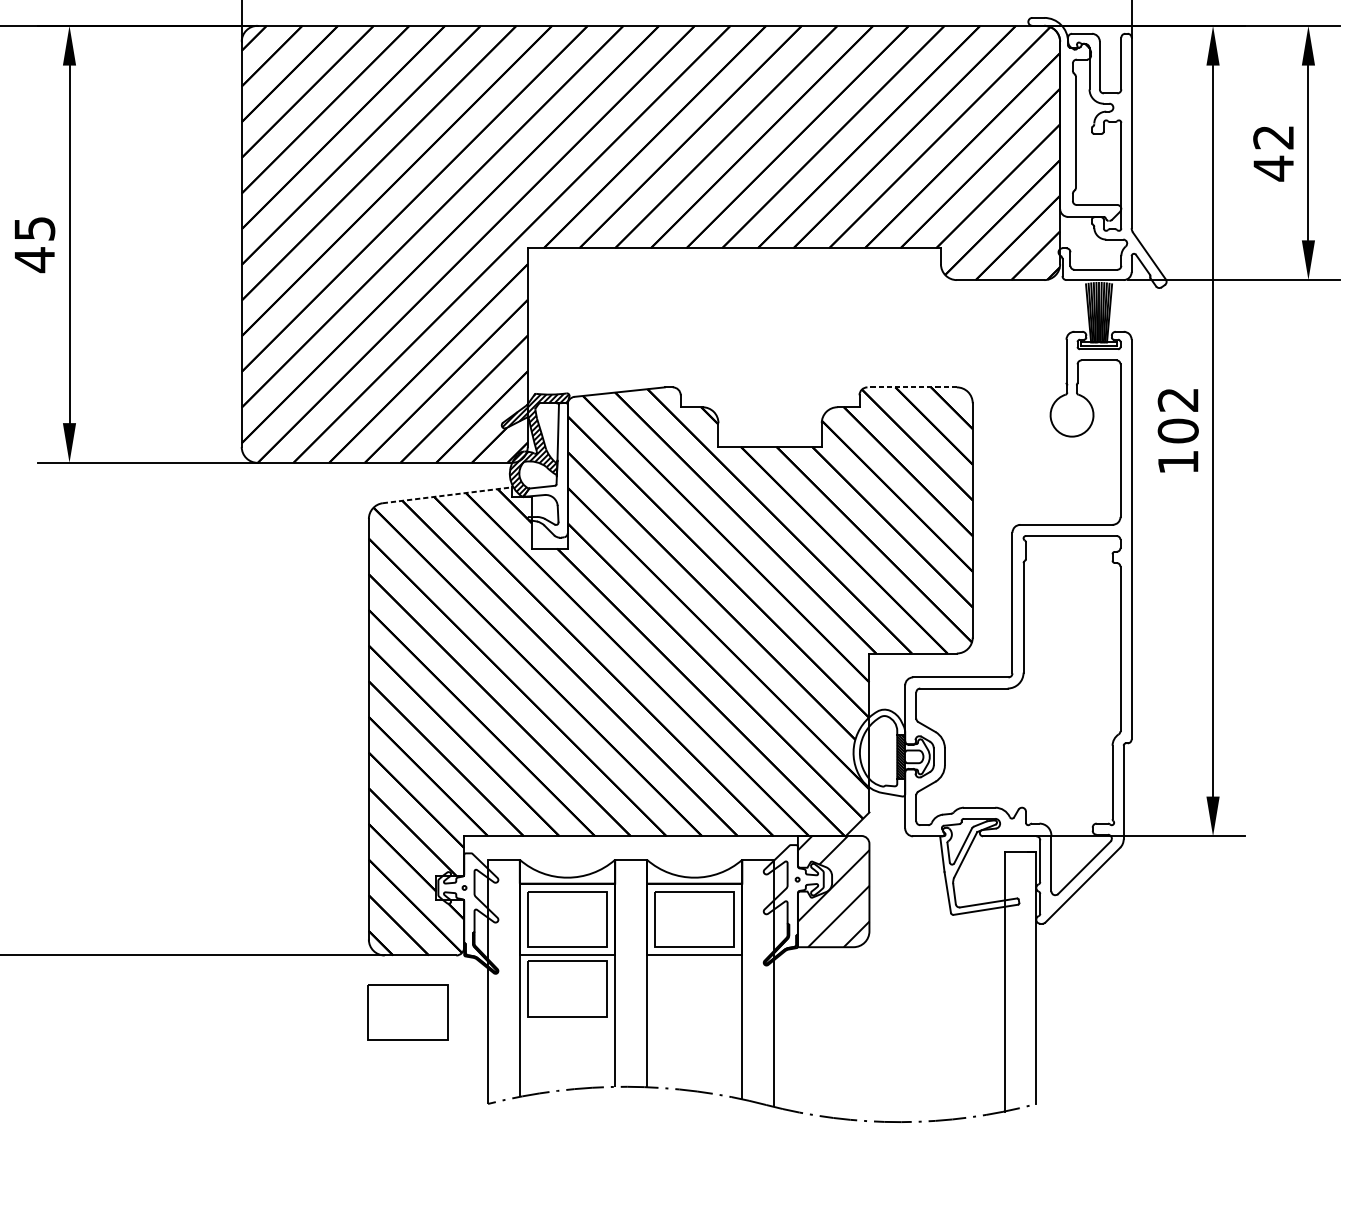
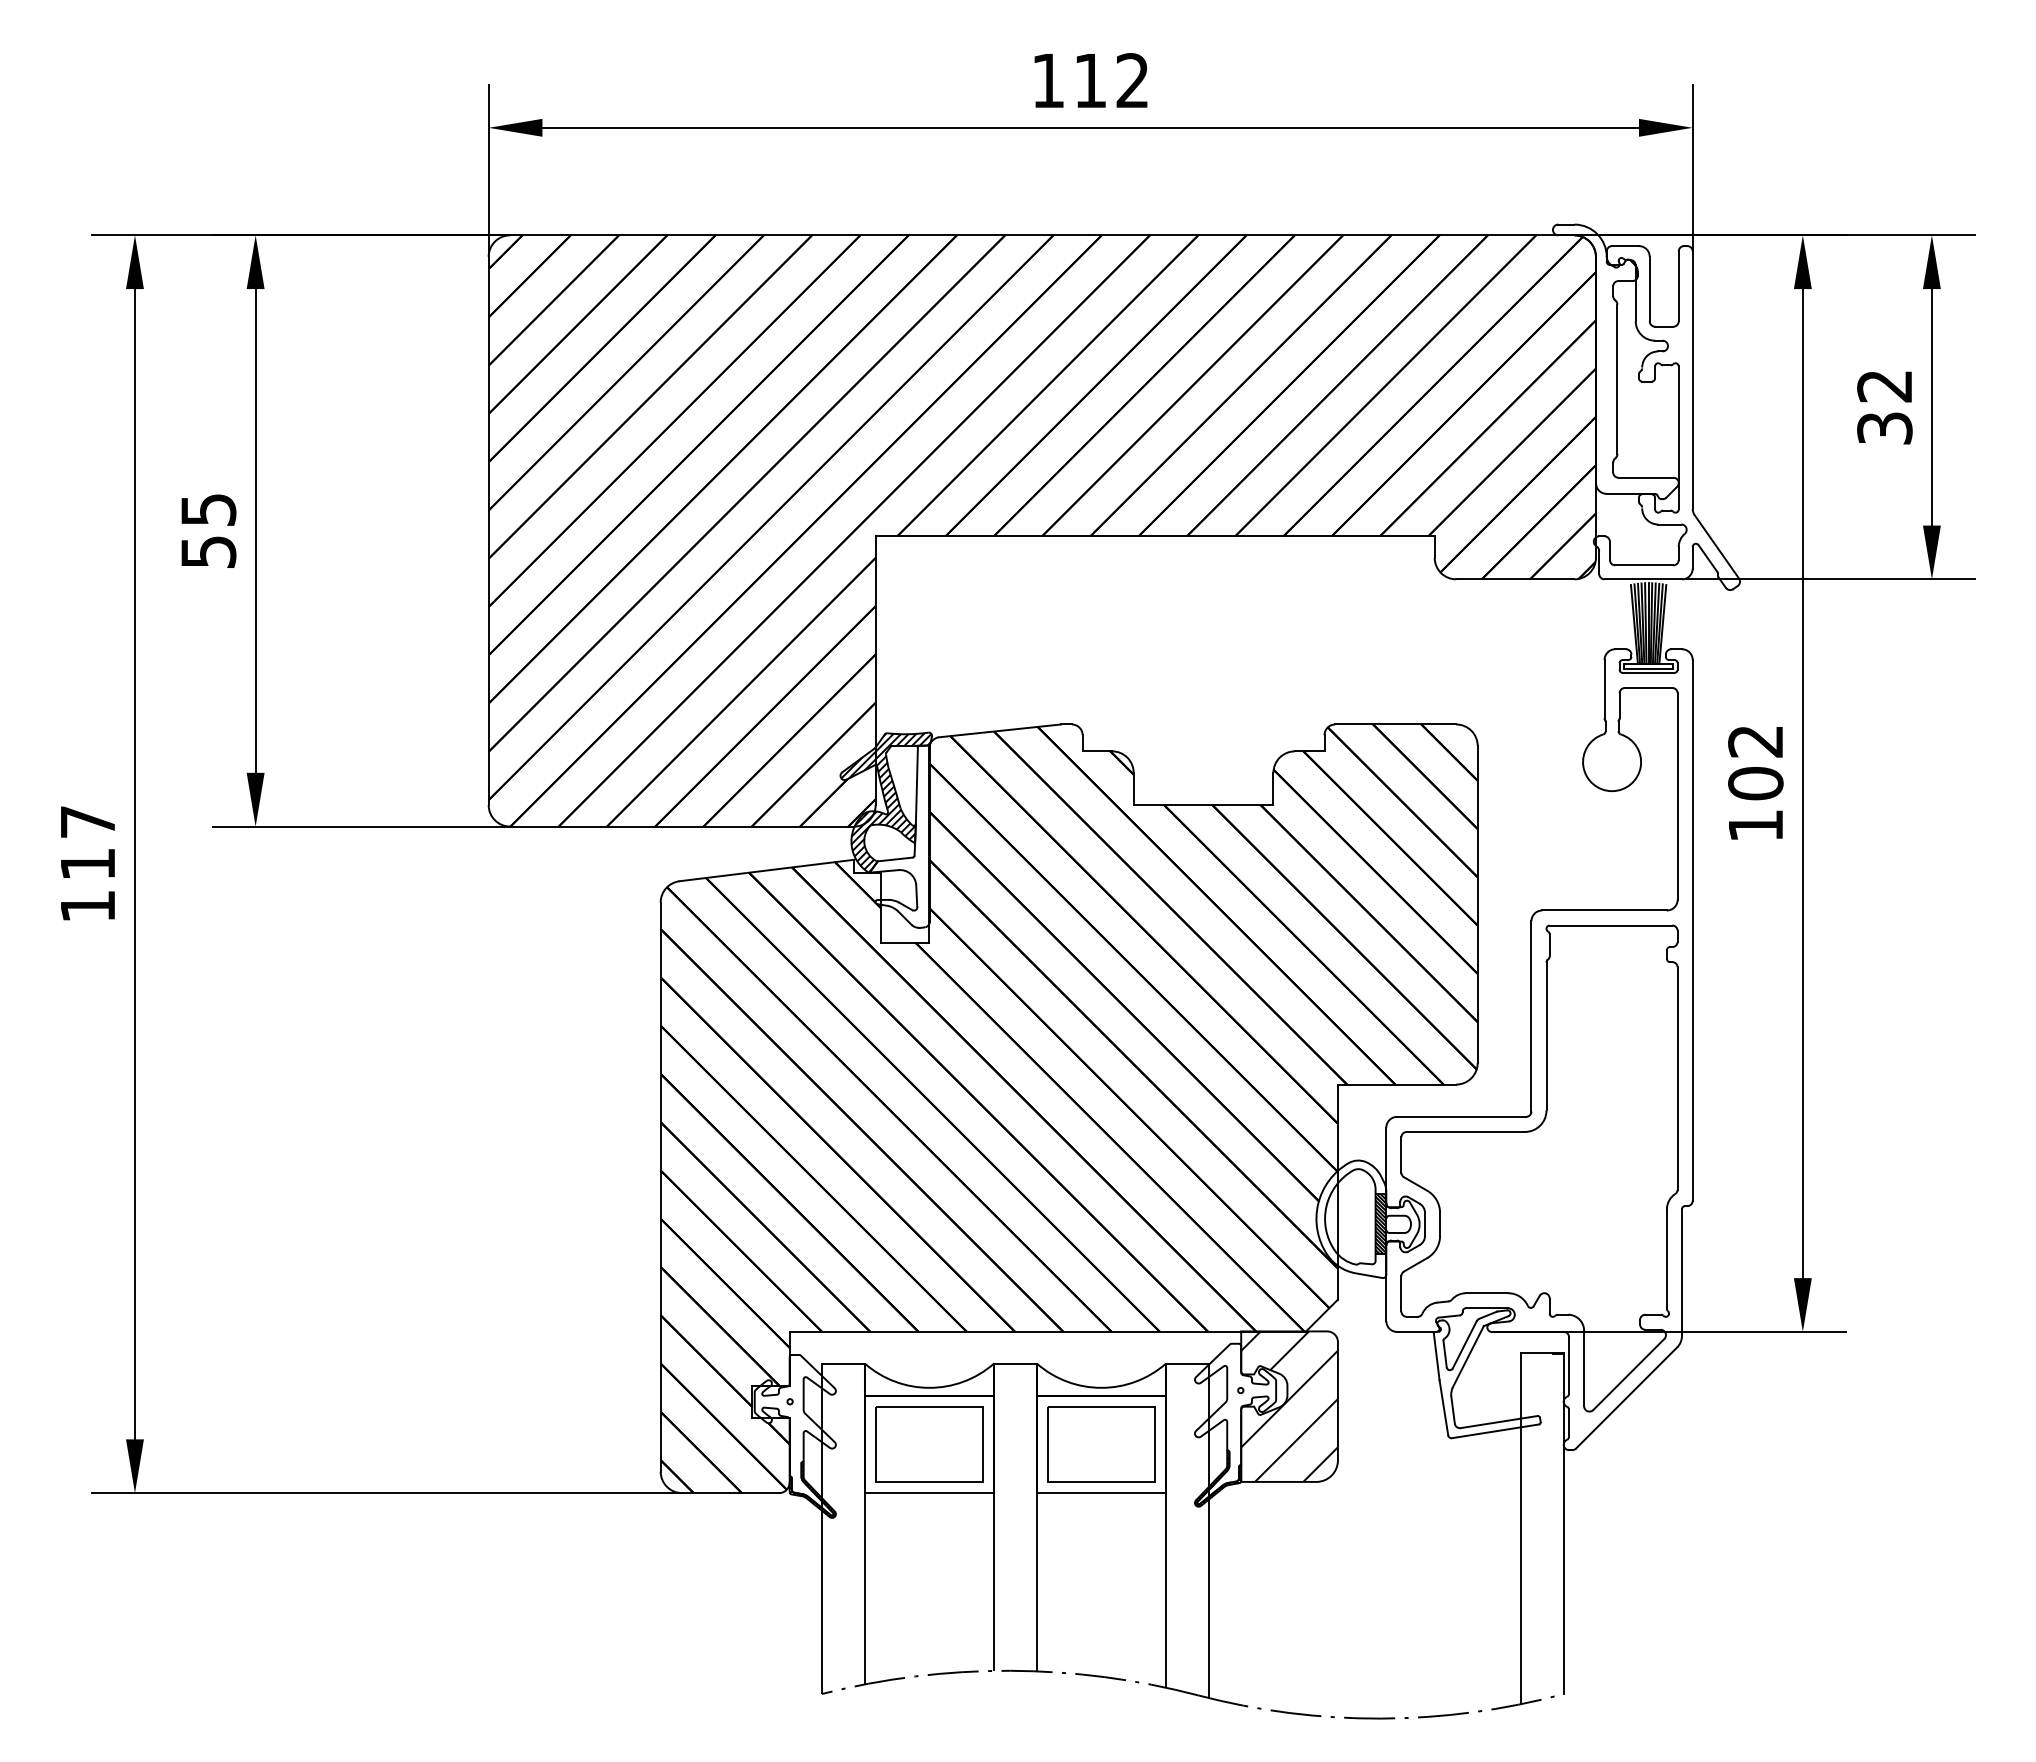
text: (1273, 168) -> (1884, 428), 42 -> 32
text: (34, 259) -> (208, 551), 45 -> 55
line: (911, 387) -> (1395, 724), dashed -> solid
line: (447, 495) -> (766, 870), dashed -> solid
part: (567, 989) -> (929, 1538), removed
part: (407, 1012) -> (713, 1570), removed

